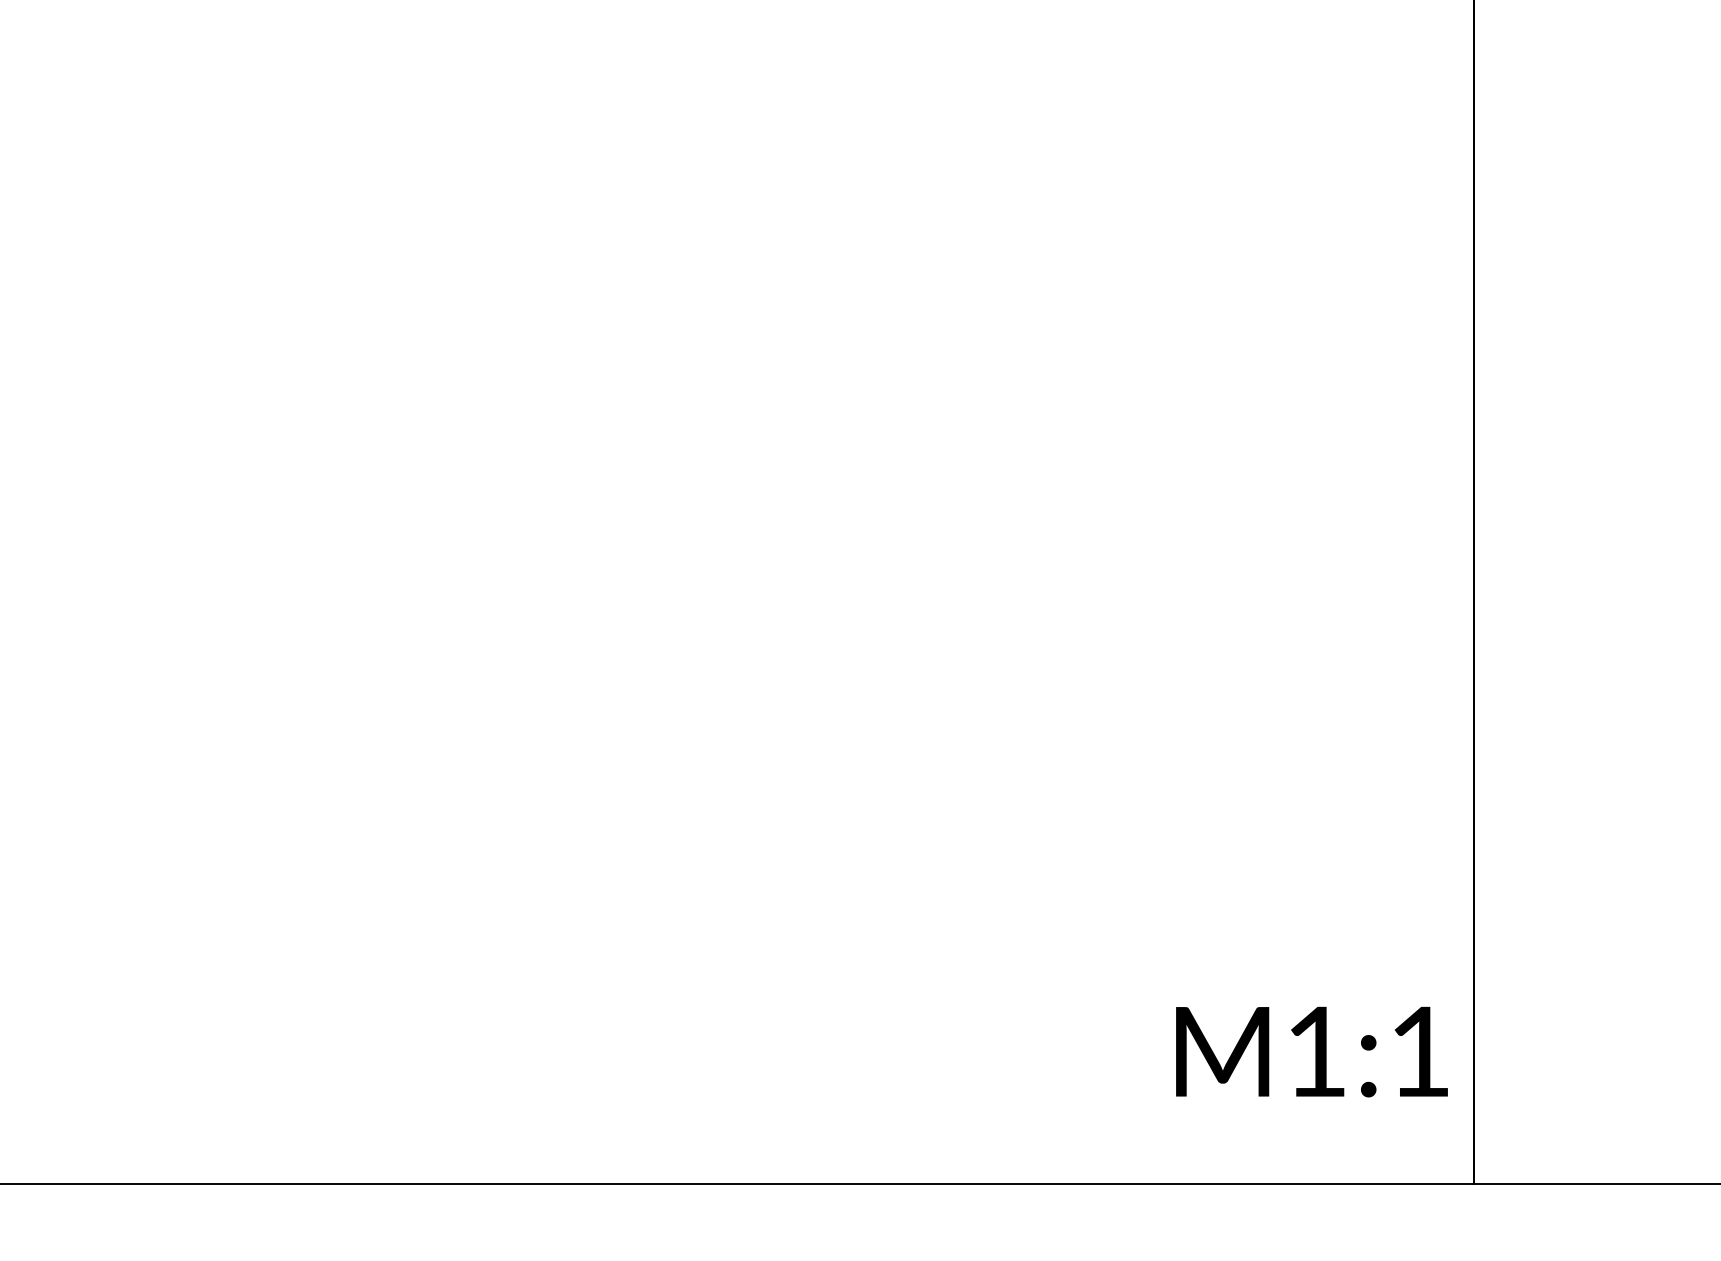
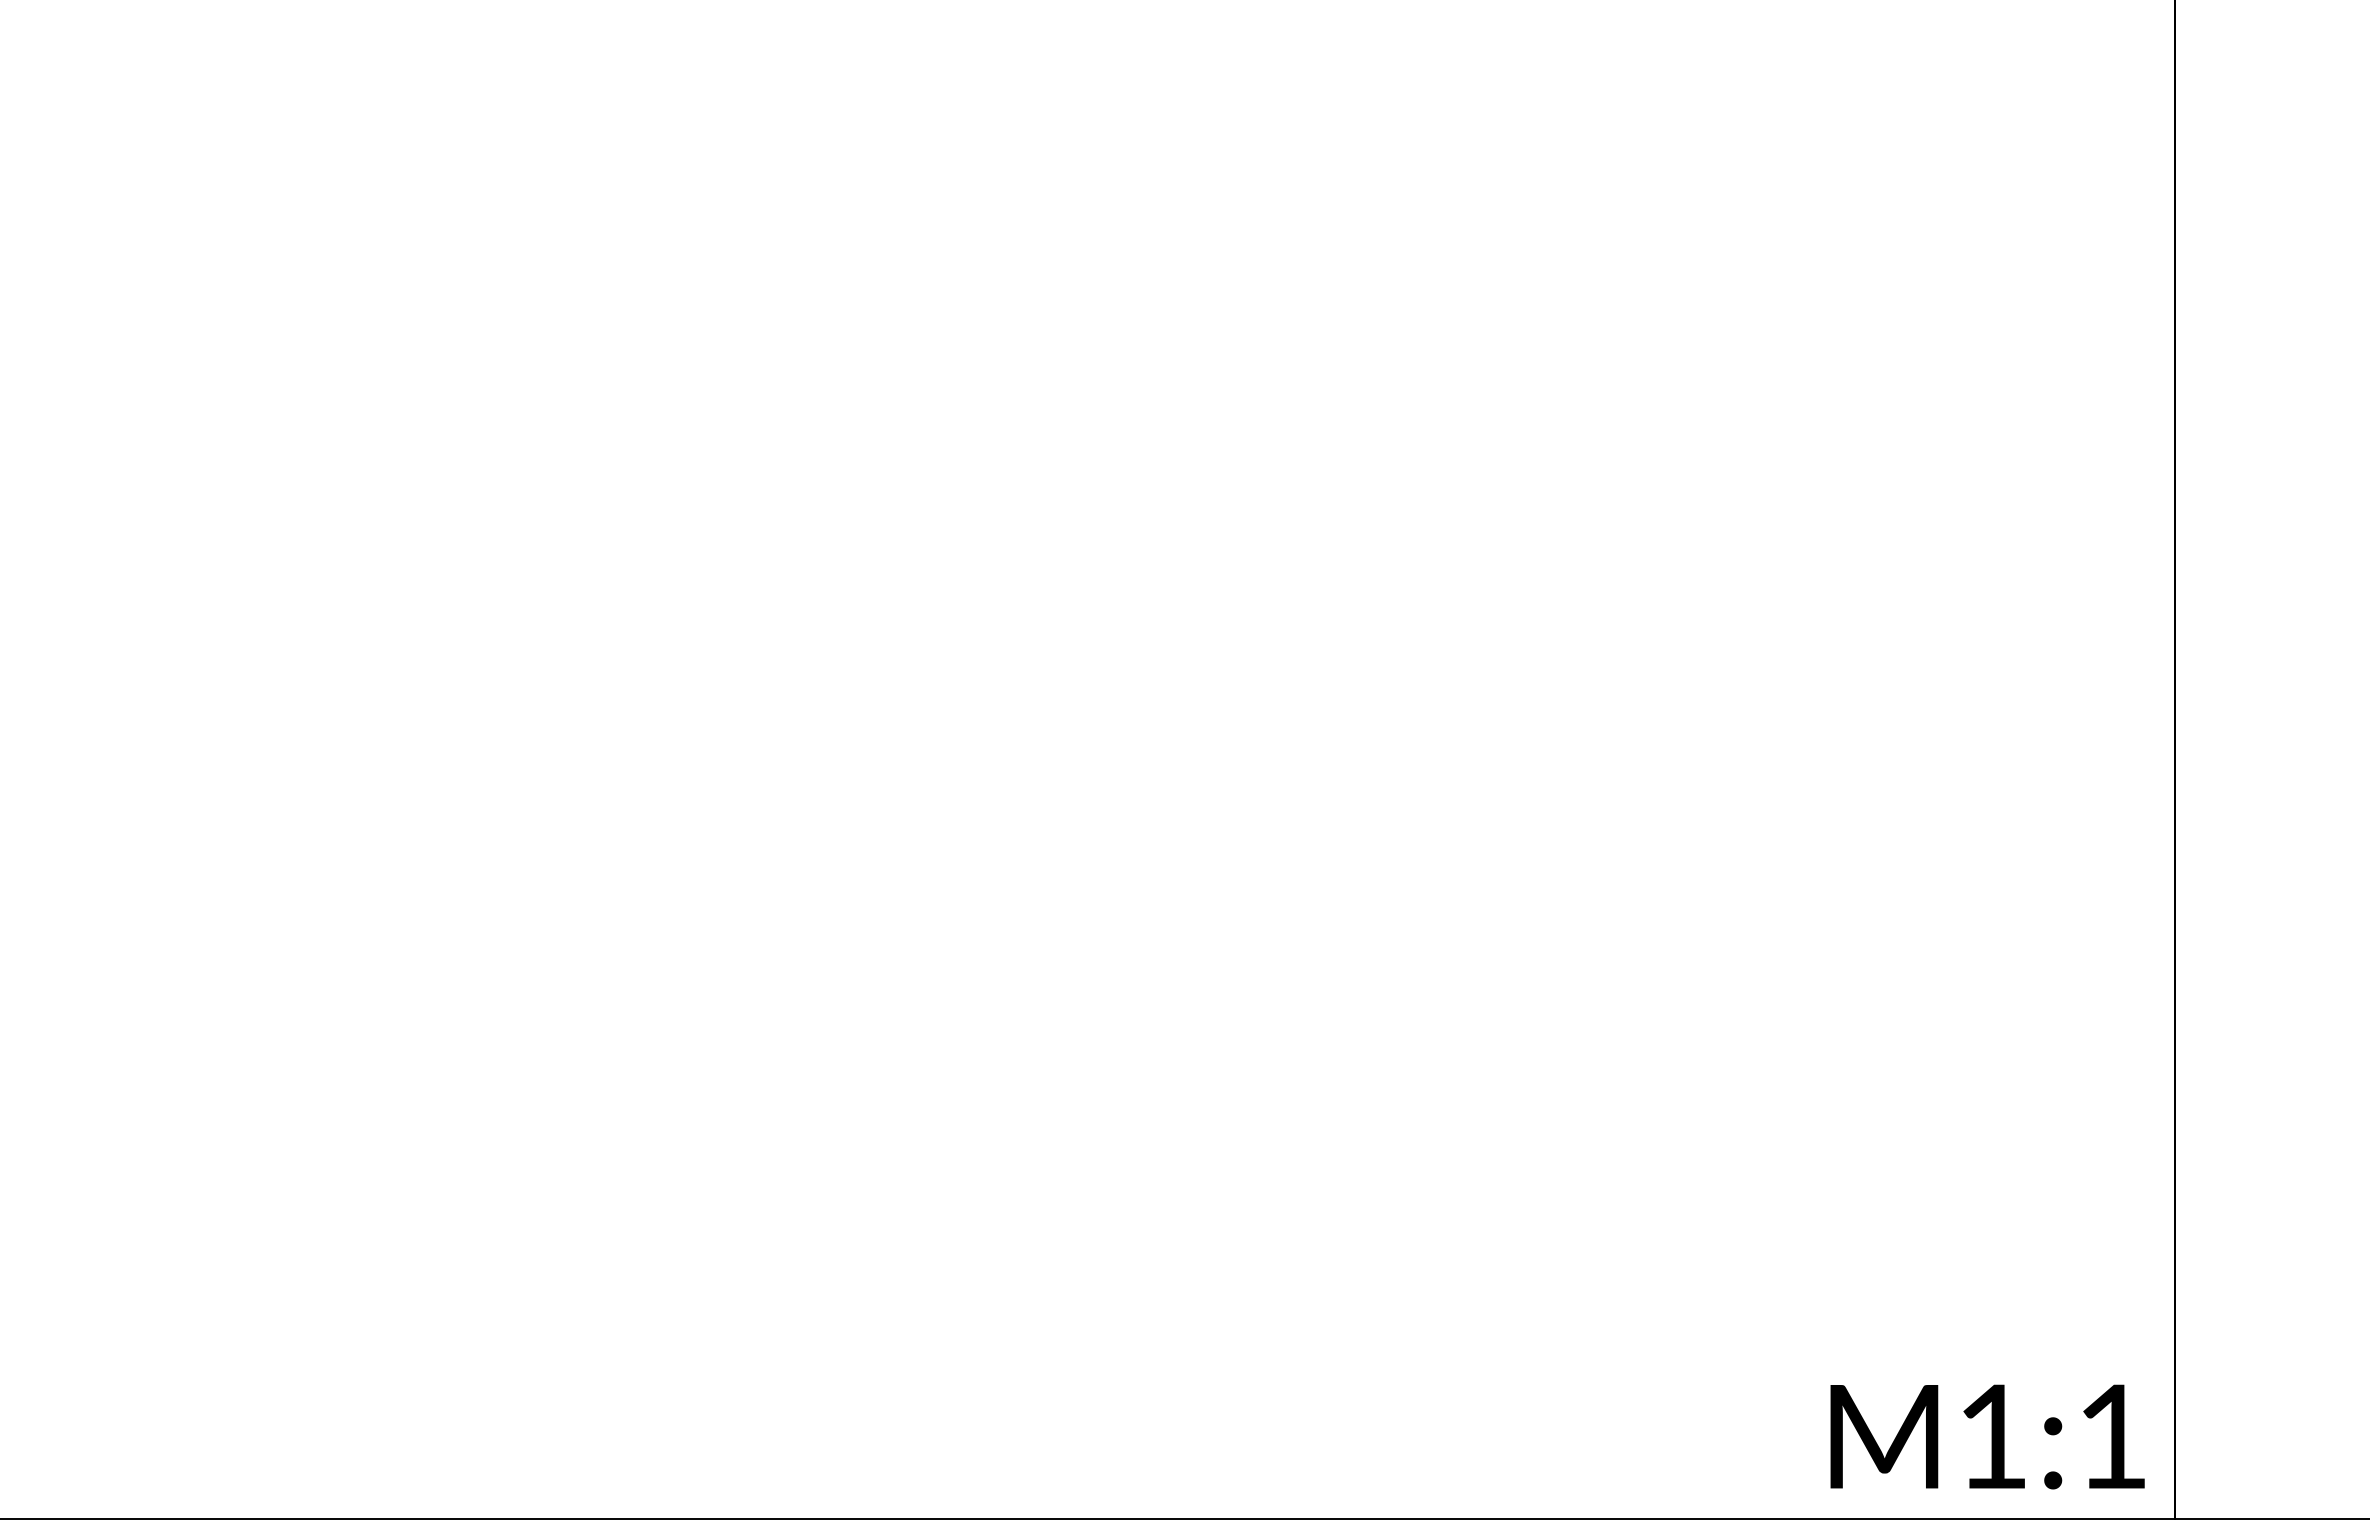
text: (1311, 1051) -> (1987, 1436), moved

